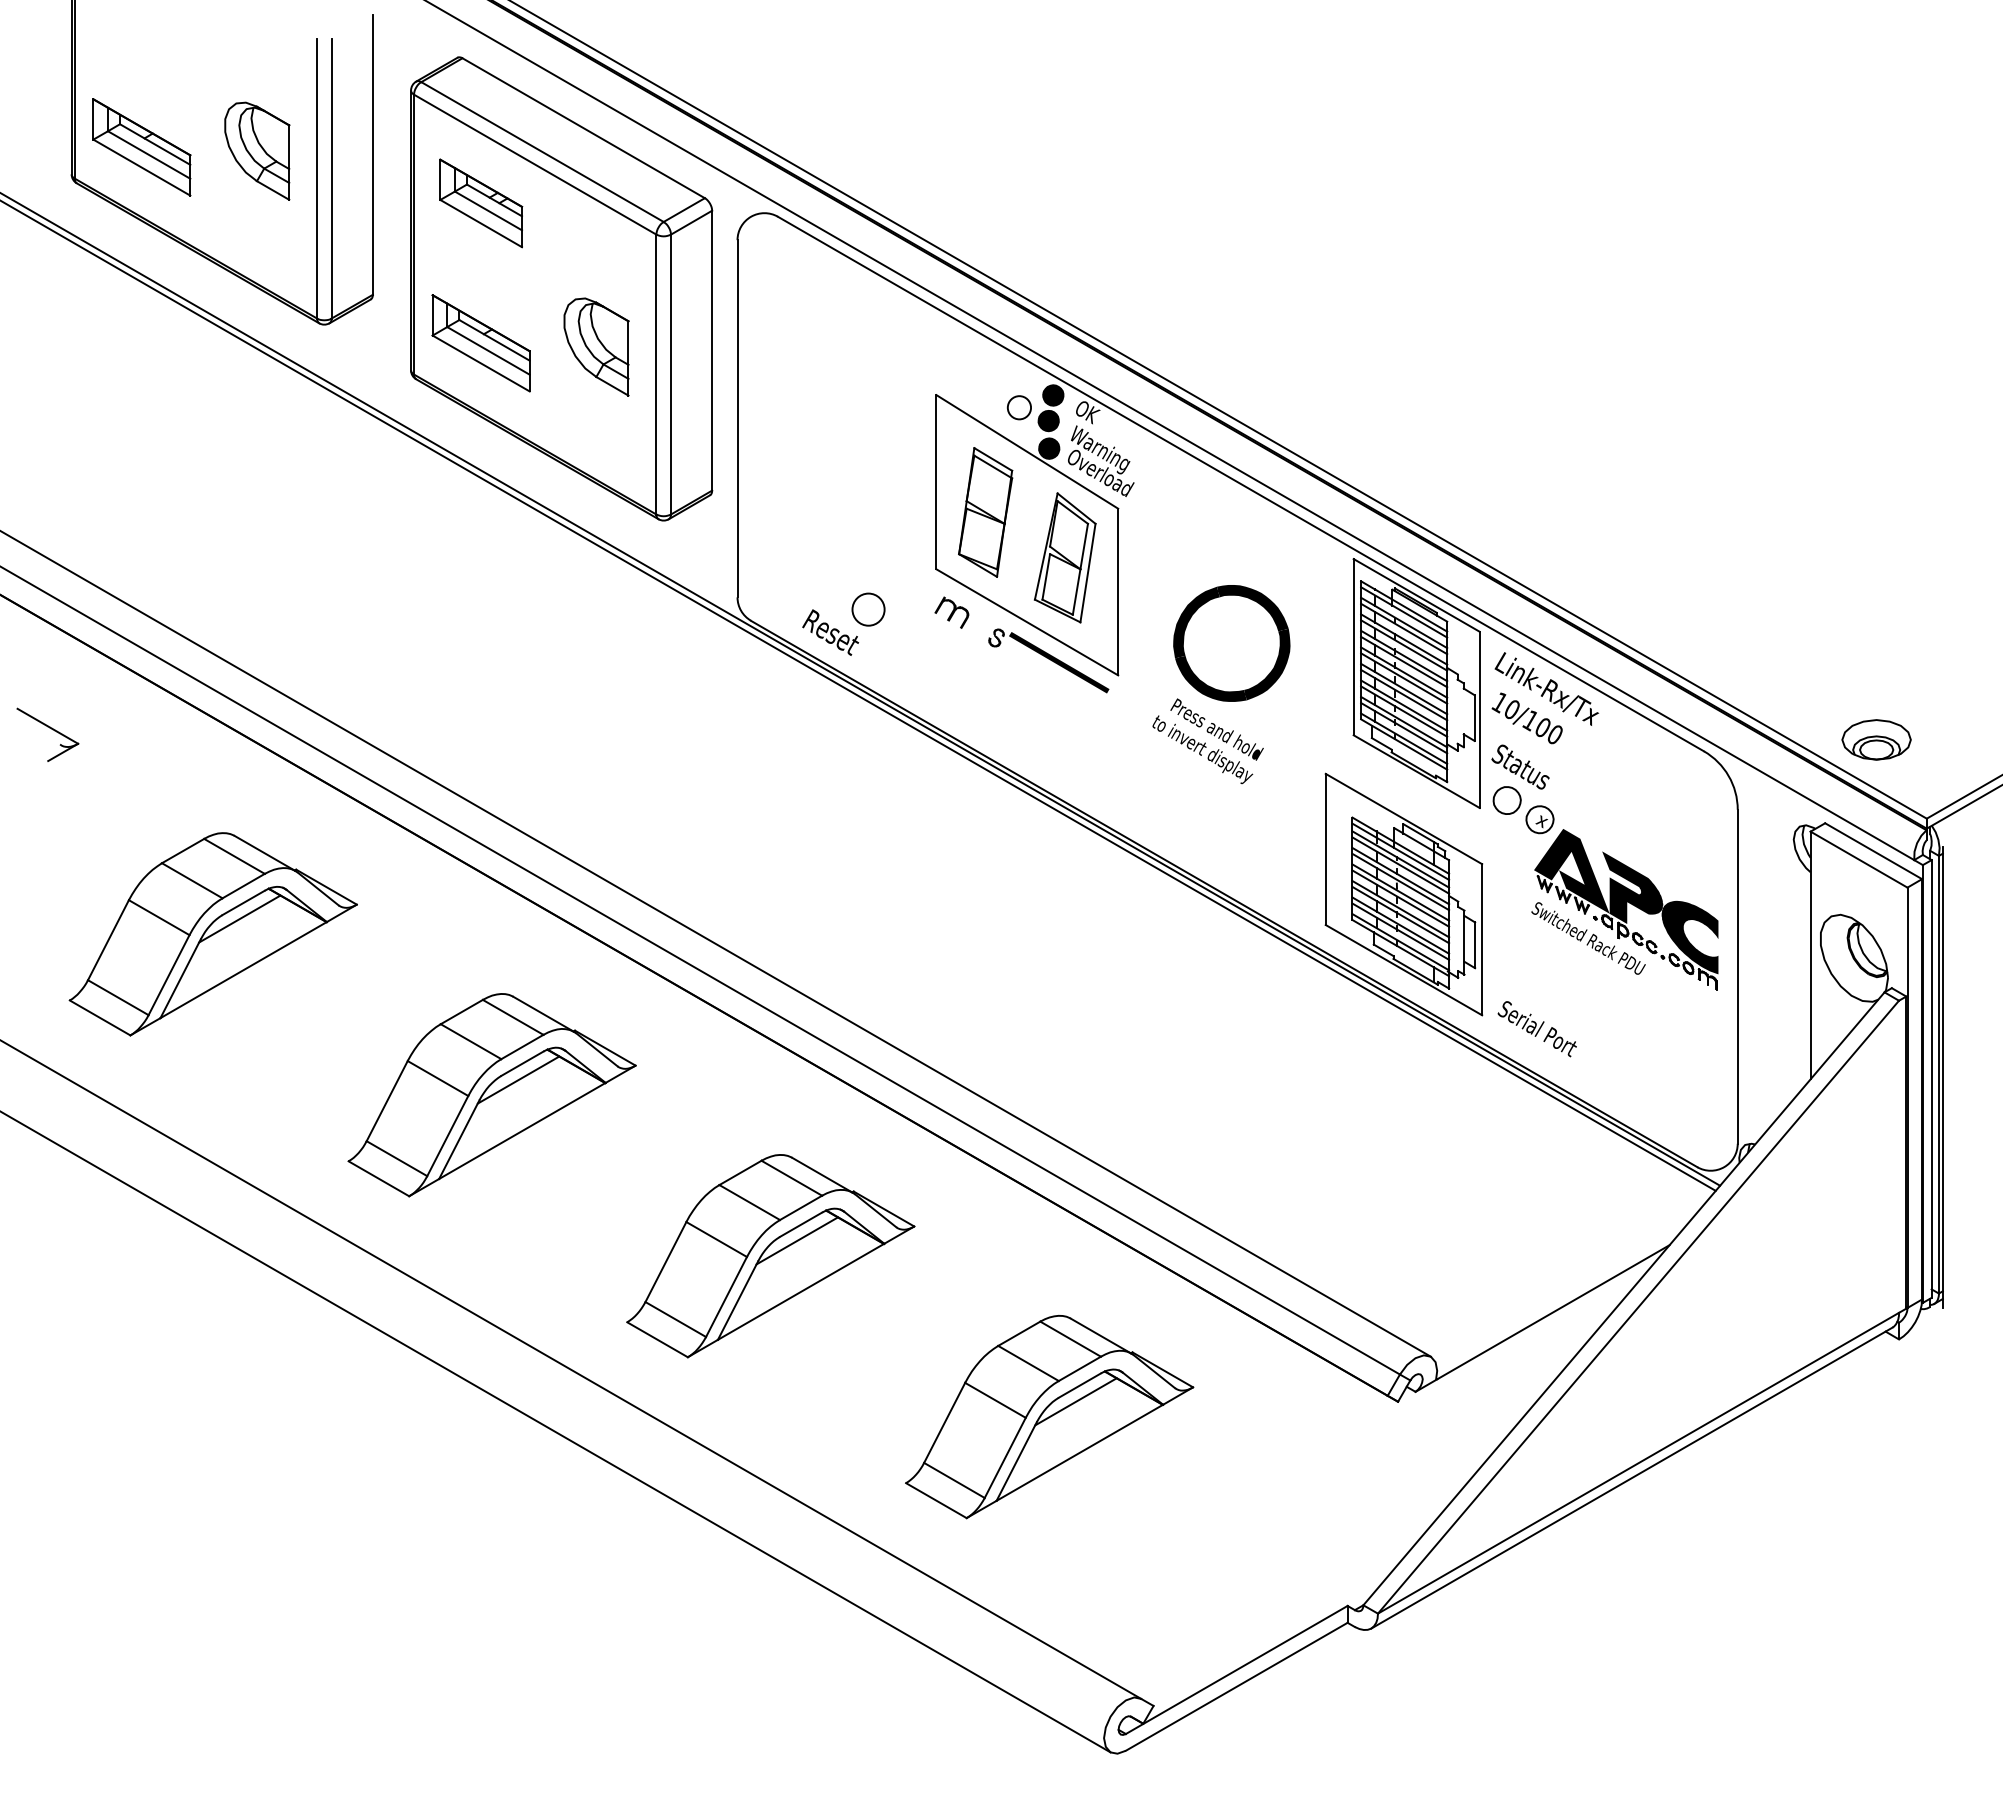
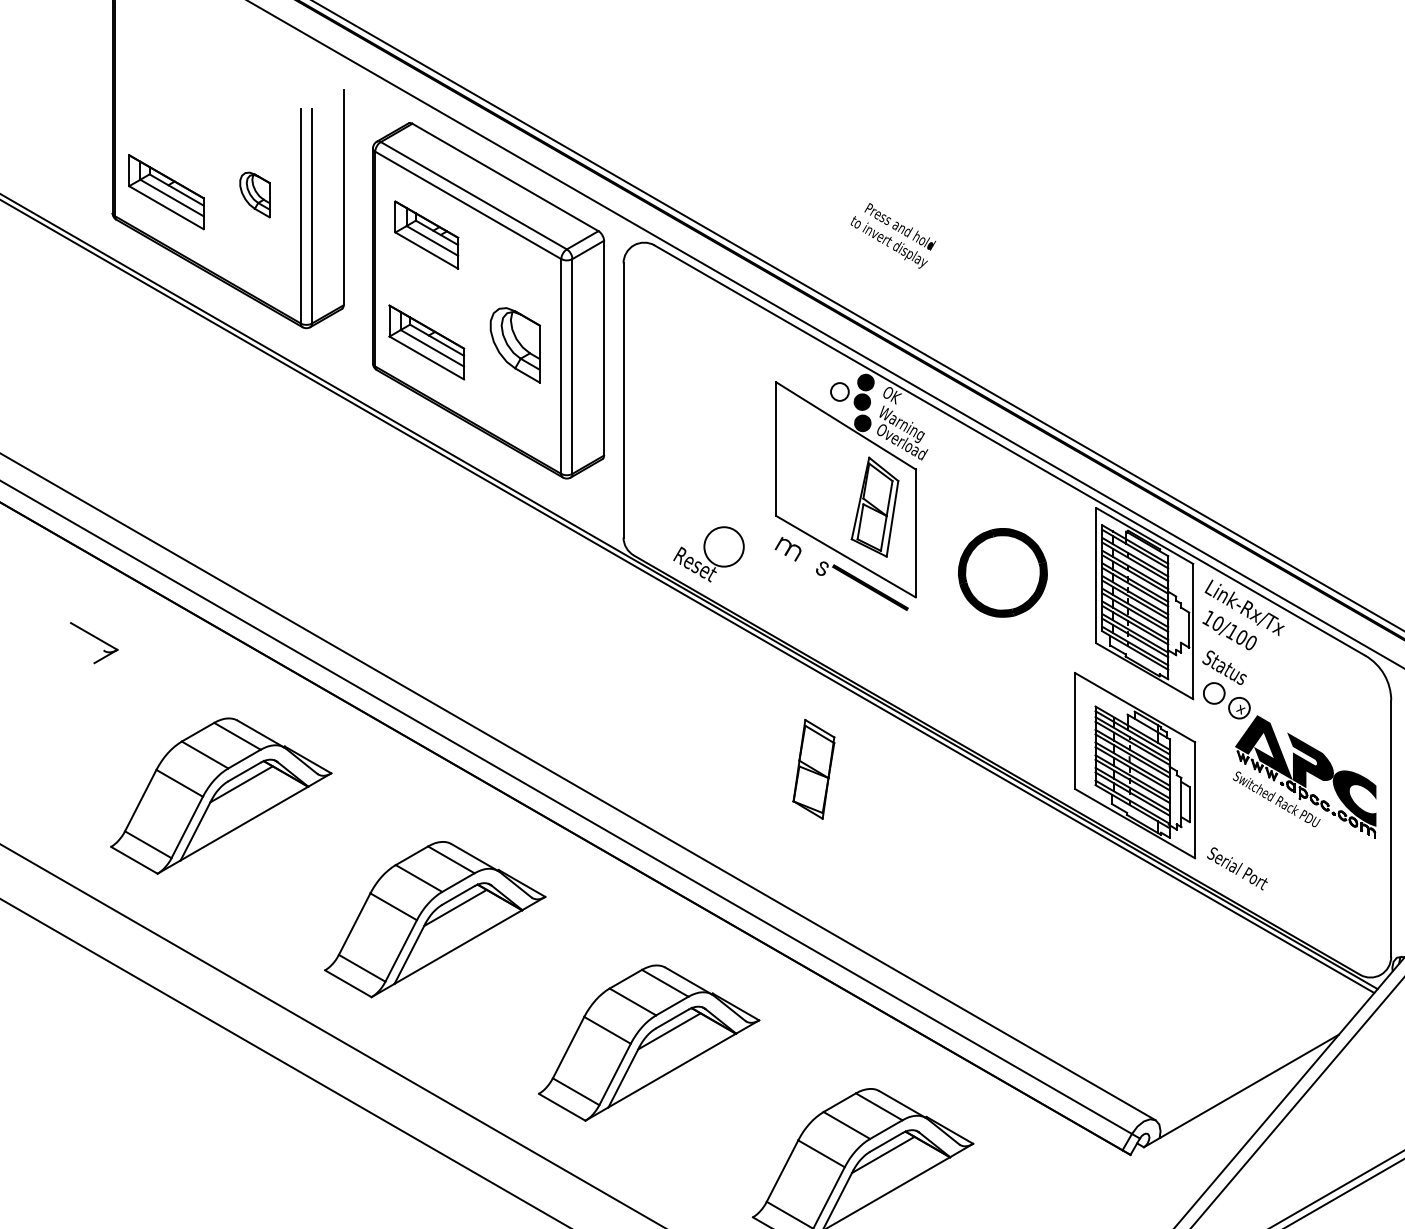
part: (257, 150) -> (255, 194), size x0.6
part: (985, 512) -> (813, 769), moved
circle: (868, 609) -> (724, 546), size x1.6
text: (1207, 741) -> (892, 235), moved

